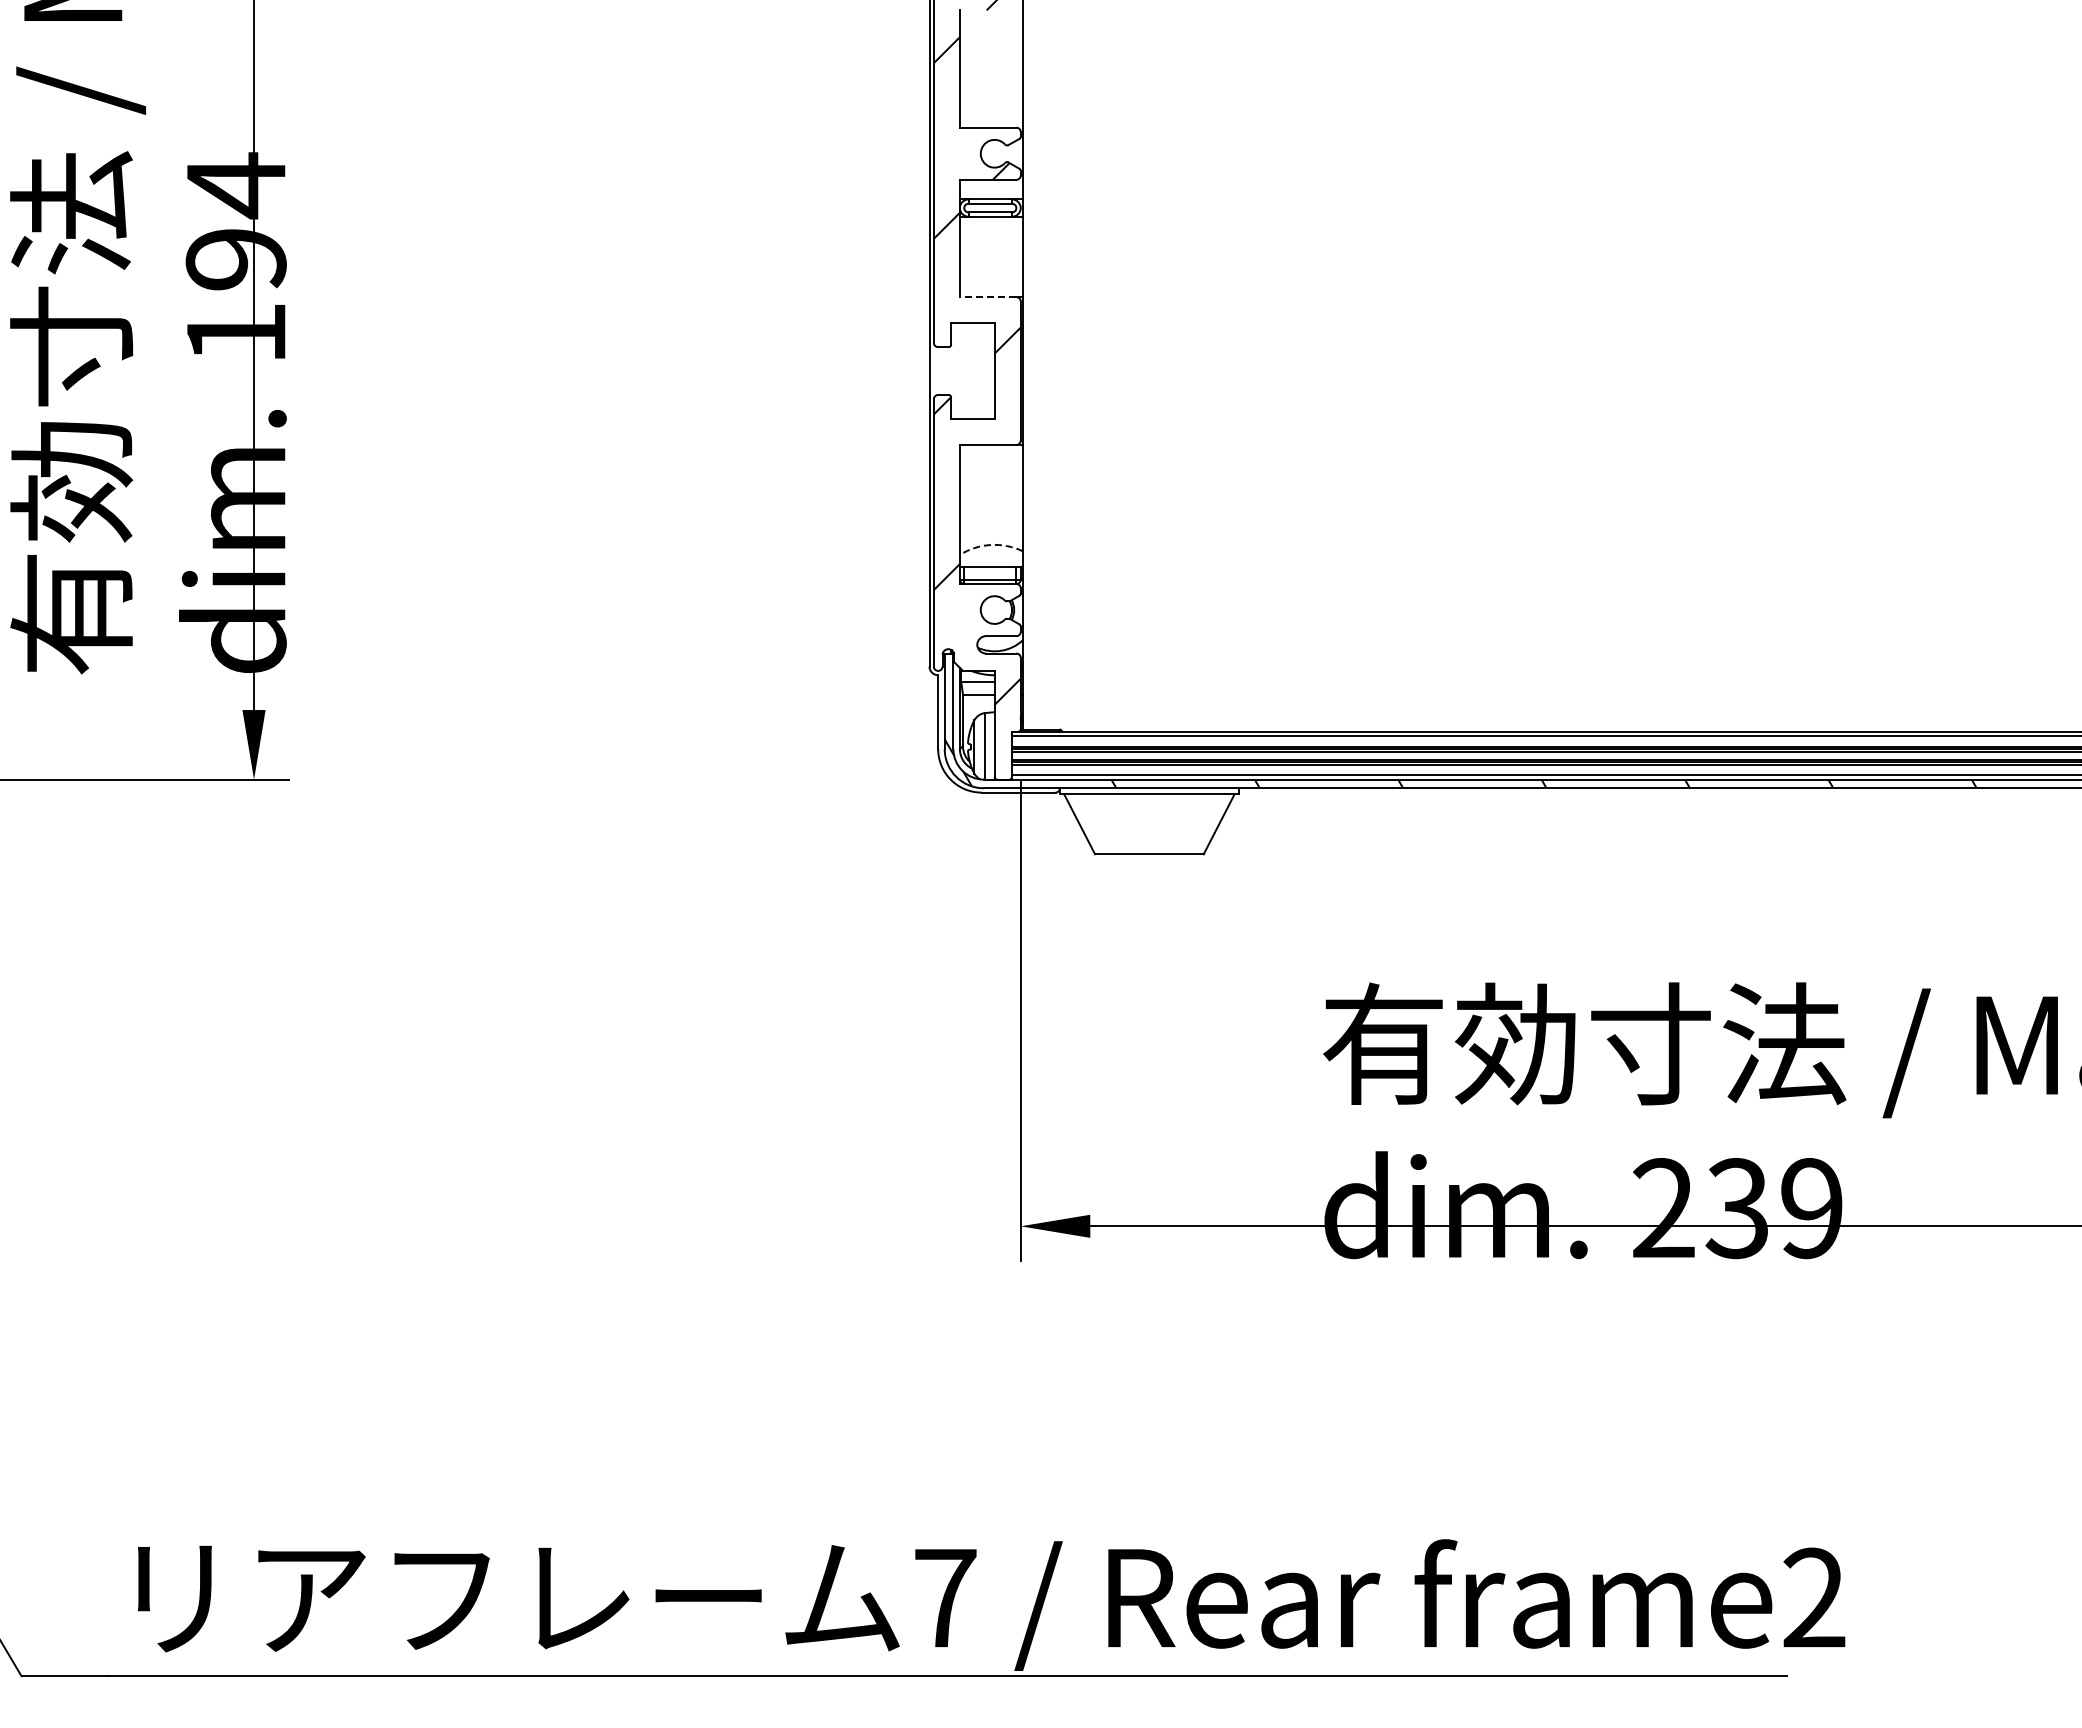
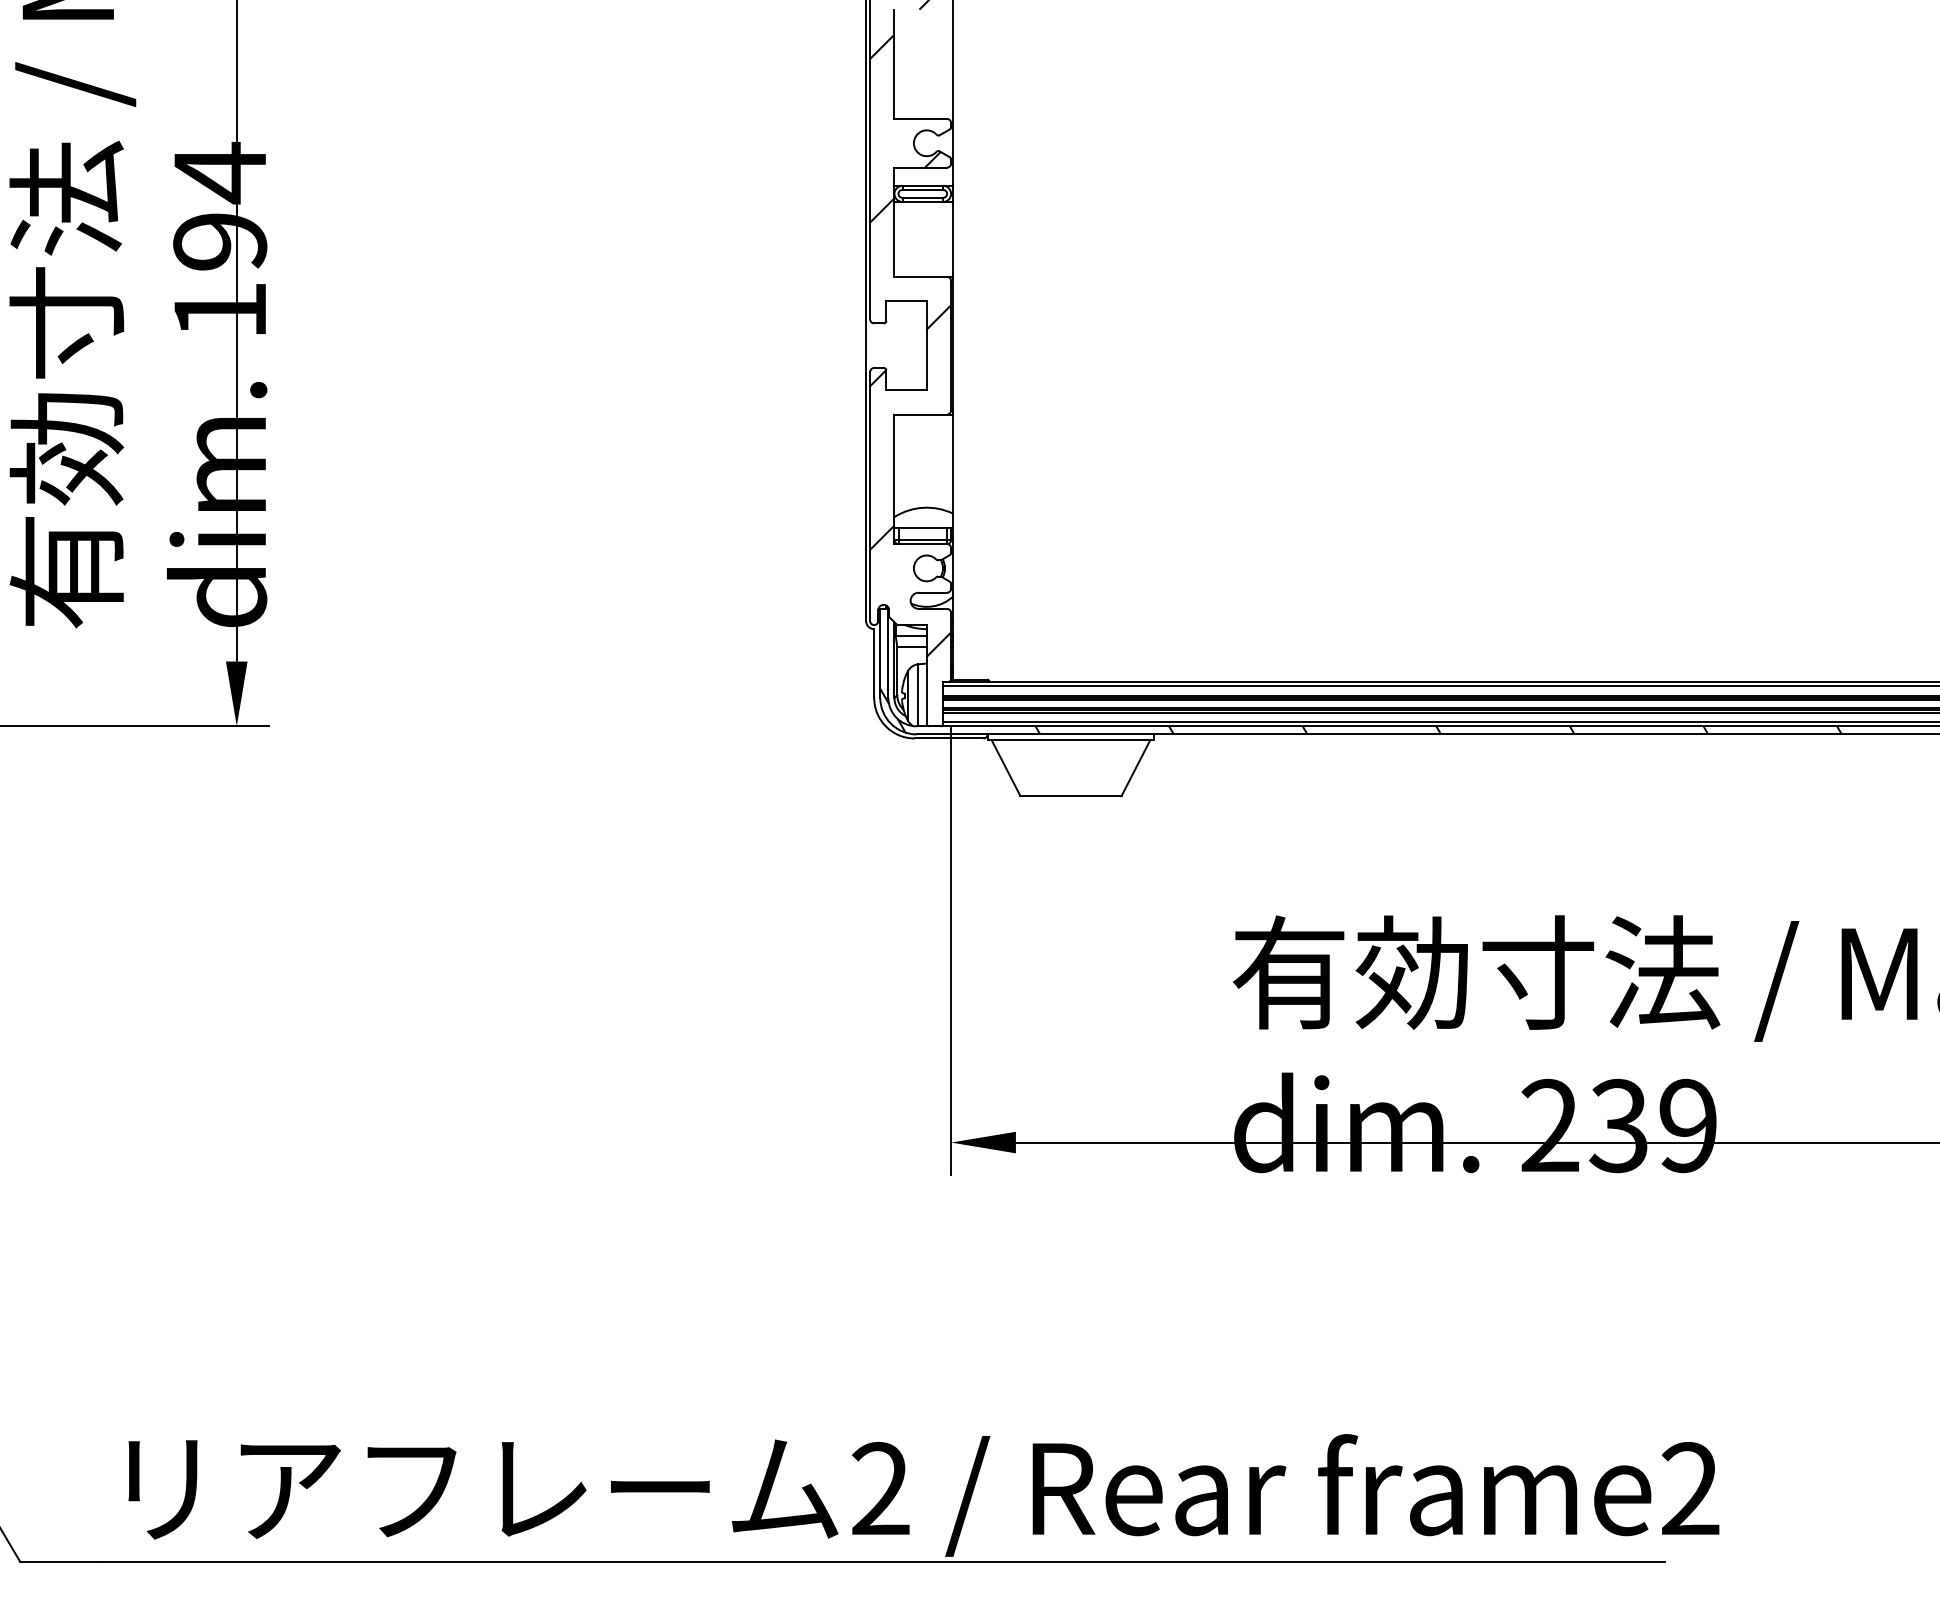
line: (987, 297) -> (920, 277), dashed -> solid
arc: (990, 545) -> (922, 508), dashed -> solid
text: (945, 1597) -> (881, 1488), 7 -> 2

